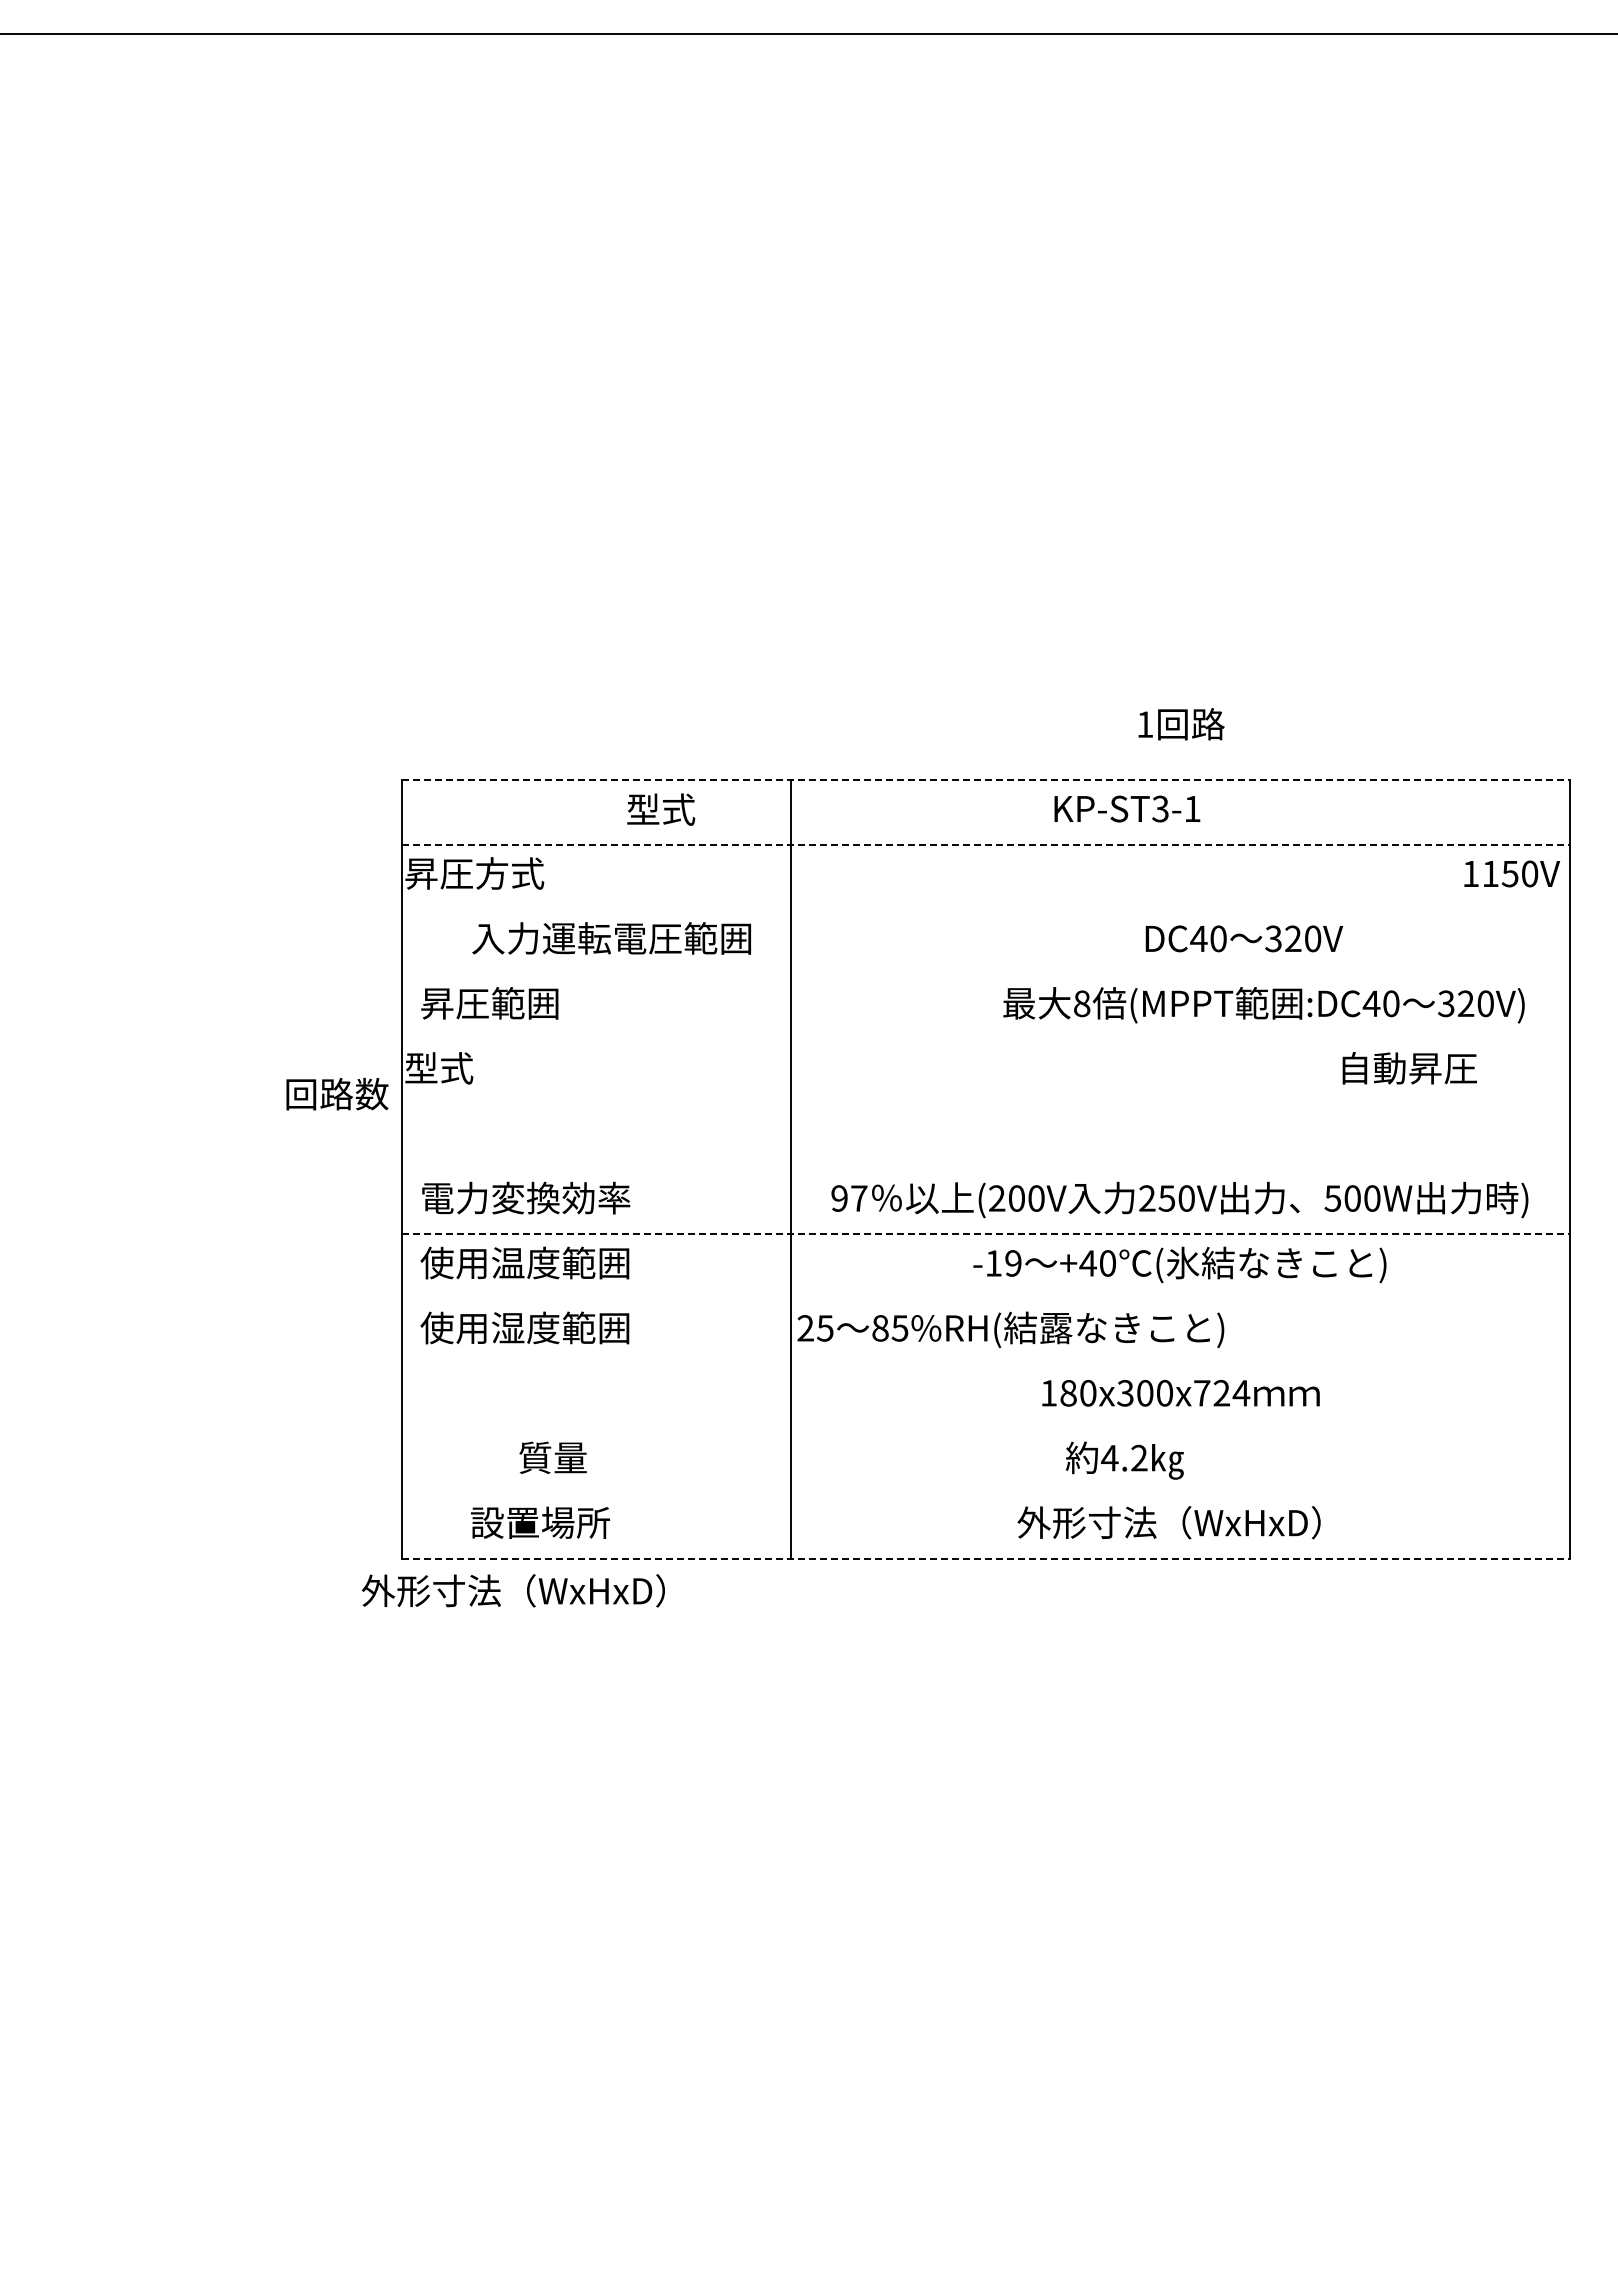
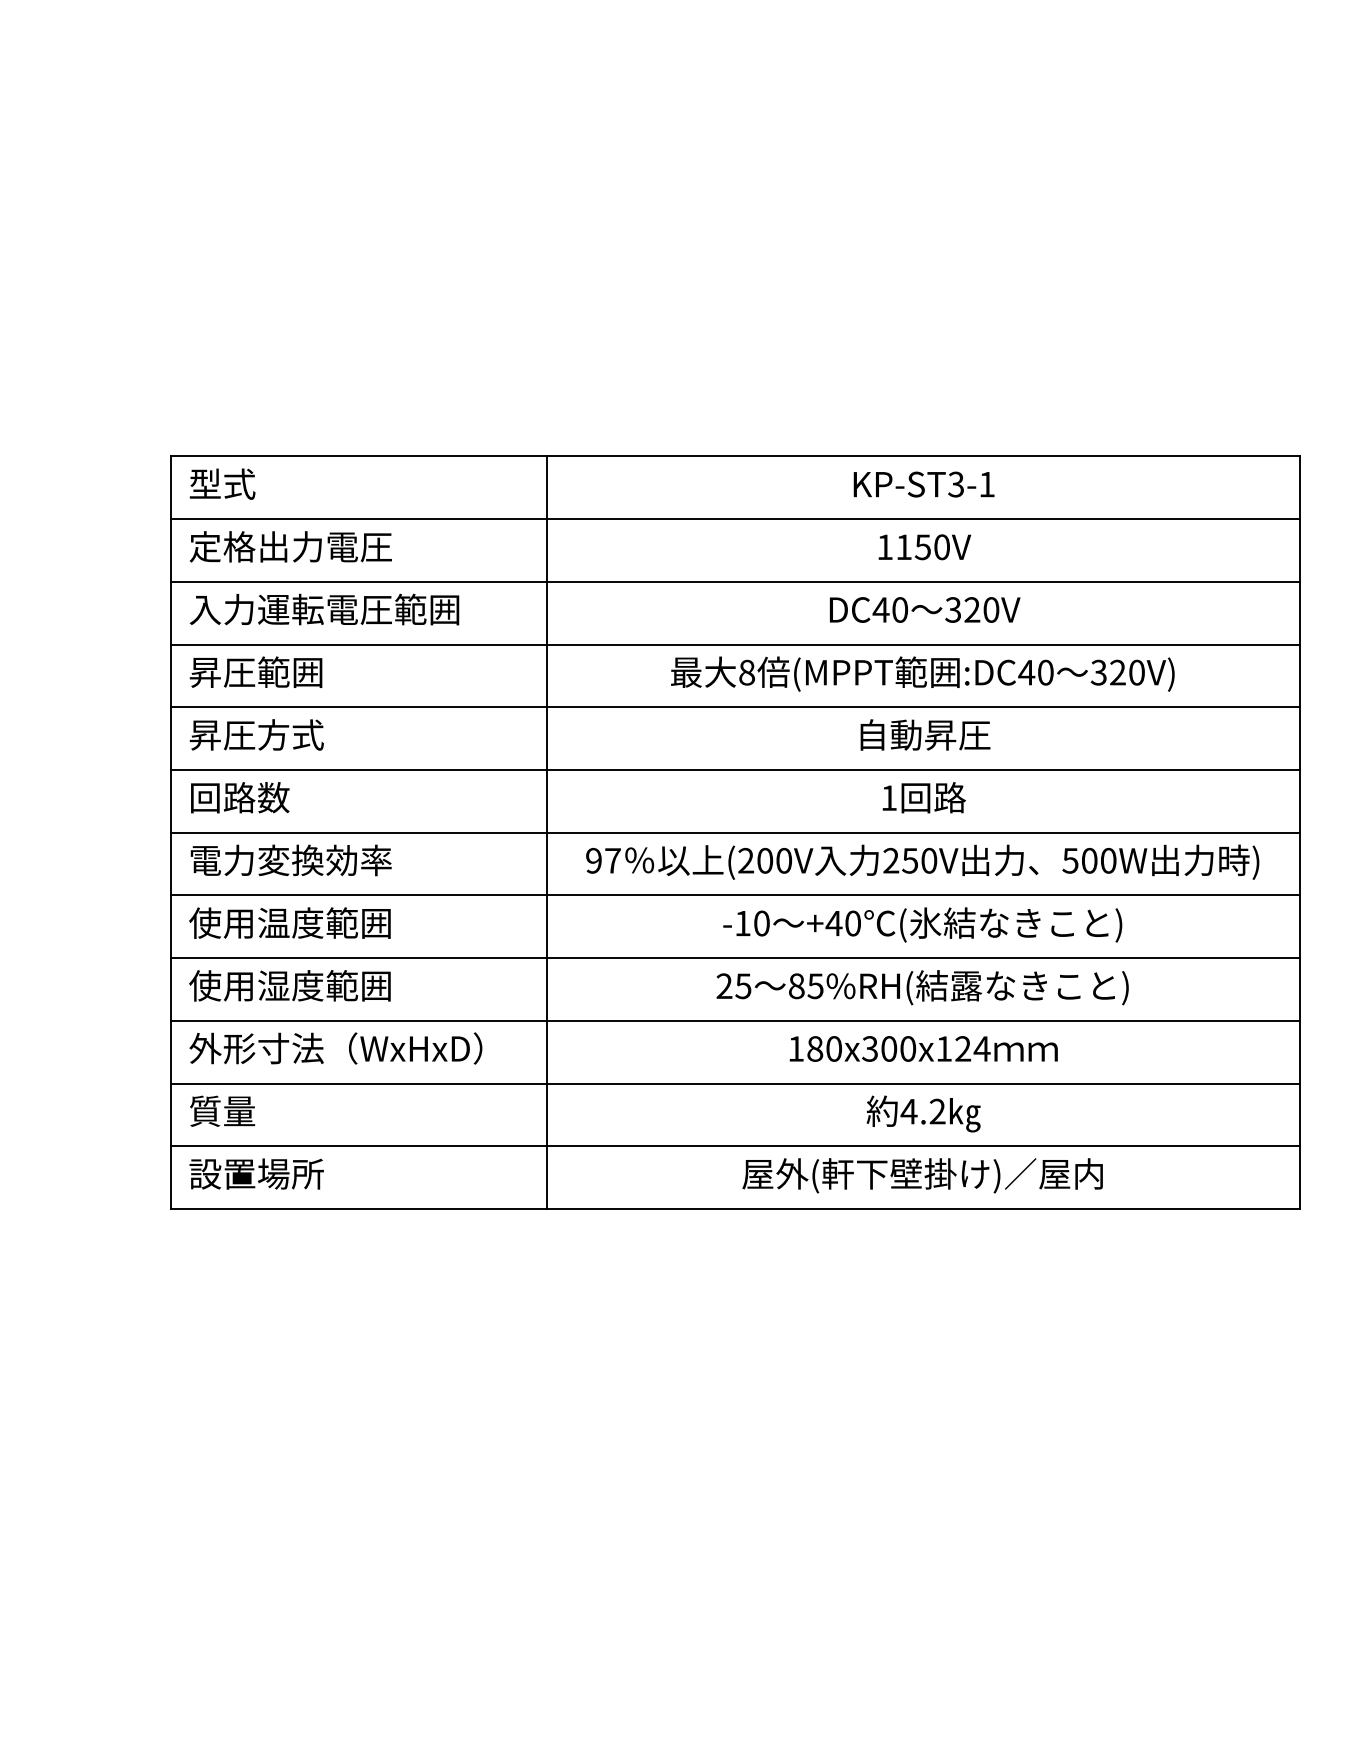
text: (1181, 724) -> (924, 797), moved
line: (986, 779) -> (735, 456), dashed -> solid
text: (1127, 808) -> (924, 484), moved
text: (661, 809) -> (222, 484), moved
line: (986, 844) -> (735, 518), dashed -> solid
text: (517, 873) -> (282, 546), 昇圧方式 -> 定格出力電圧
text: (1512, 873) -> (925, 546), moved
line: (985, 909) -> (734, 581), added
text: (611, 938) -> (324, 609), moved
text: (1244, 938) -> (925, 609), moved
line: (985, 974) -> (734, 644), added
text: (1263, 1005) -> (922, 674), moved
line: (985, 1039) -> (734, 707), added
text: (482, 1067) -> (249, 734), 型式 -> 昇圧方式
text: (1409, 1068) -> (925, 735), moved
text: (337, 1093) -> (240, 797), moved
line: (985, 1104) -> (734, 769), added
line: (985, 1169) -> (734, 832), added
line: (986, 1234) -> (735, 895), dashed -> solid
text: (1013, 1263) -> (761, 923), -19 -> -10
line: (985, 1299) -> (734, 958), added
text: (1010, 1329) -> (922, 987), moved
line: (985, 1364) -> (734, 1021), added
text: (1202, 1393) -> (944, 1049), 180x300x724 -> 180x300x124
line: (985, 1429) -> (734, 1083), added
text: (552, 1457) -> (221, 1110), moved
text: (1124, 1460) -> (923, 1113), moved
line: (985, 1494) -> (734, 1146), added
text: (540, 1522) -> (256, 1173), moved
text: (1179, 1524) -> (922, 1175), 外形寸法（WxHxD） -> 屋外(軒下壁掛け)／屋内
line: (986, 1558) -> (735, 1208), dashed -> solid
text: (512, 1590) -> (334, 1048), moved

